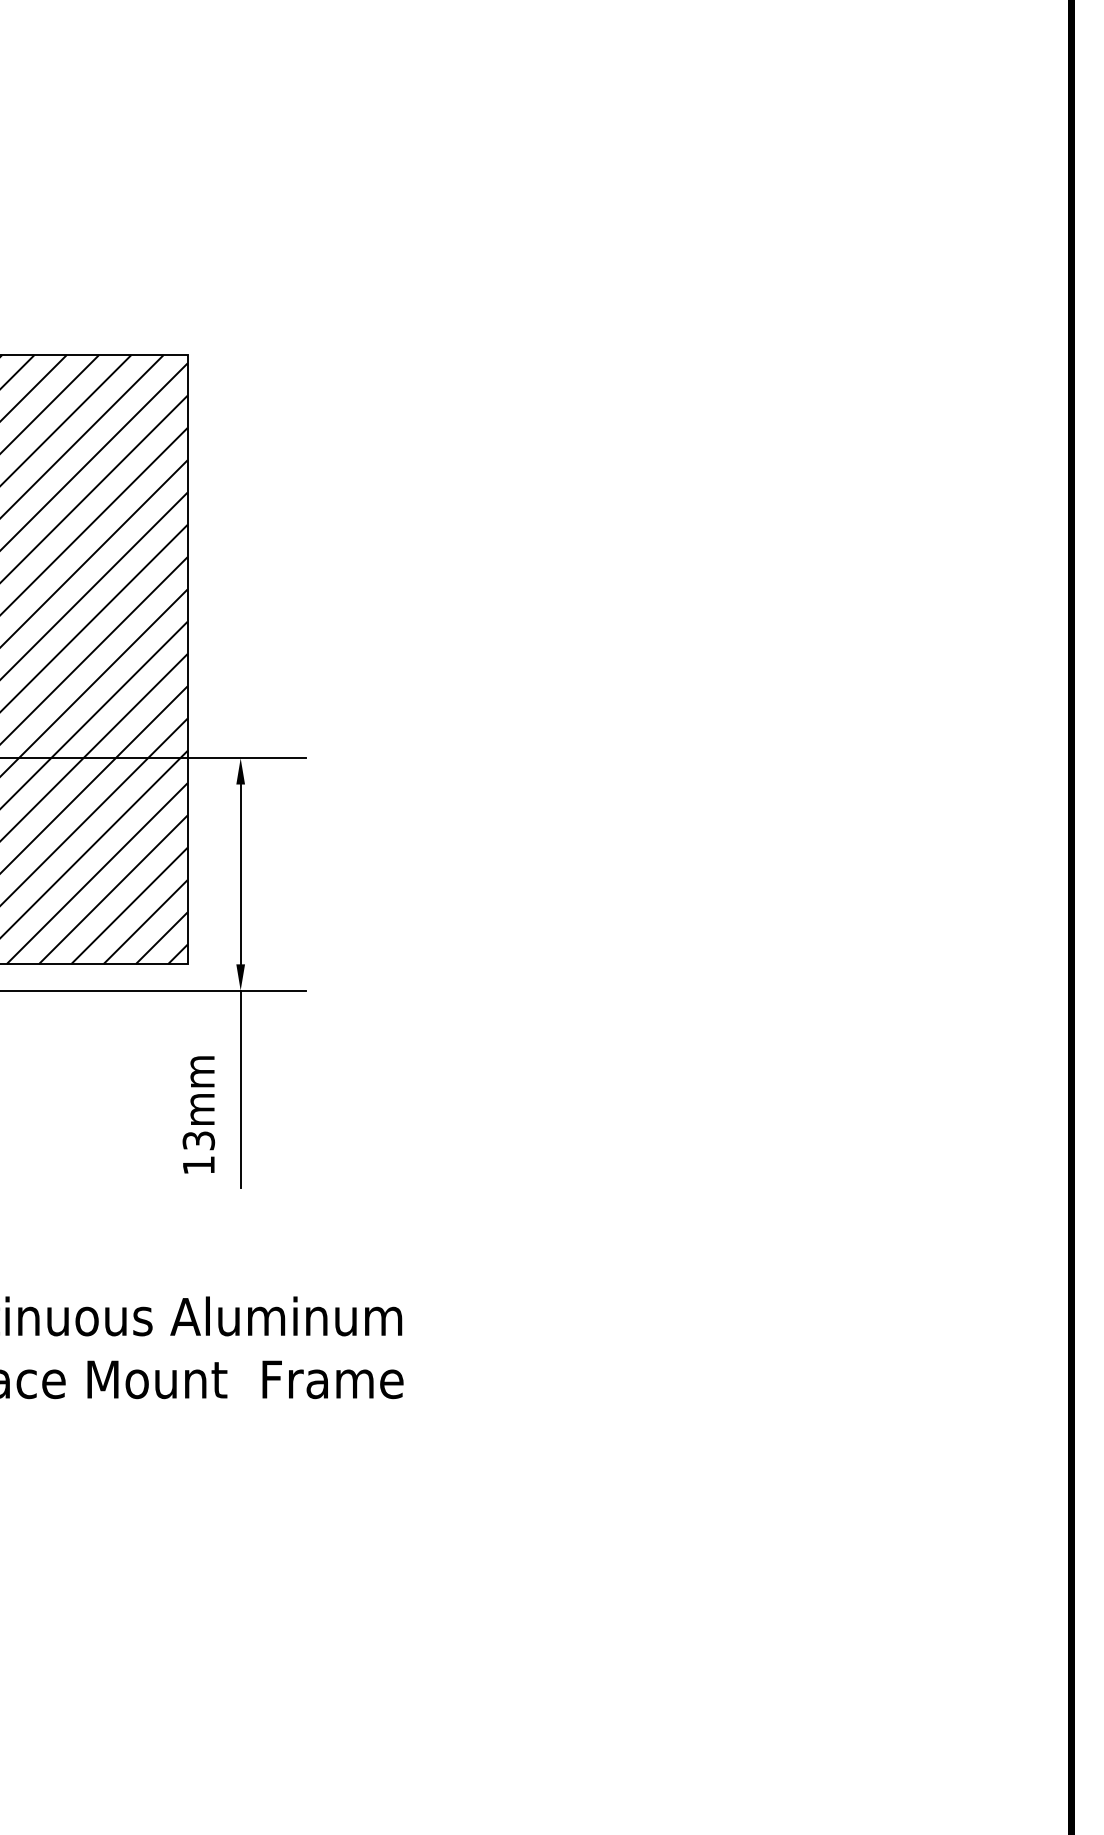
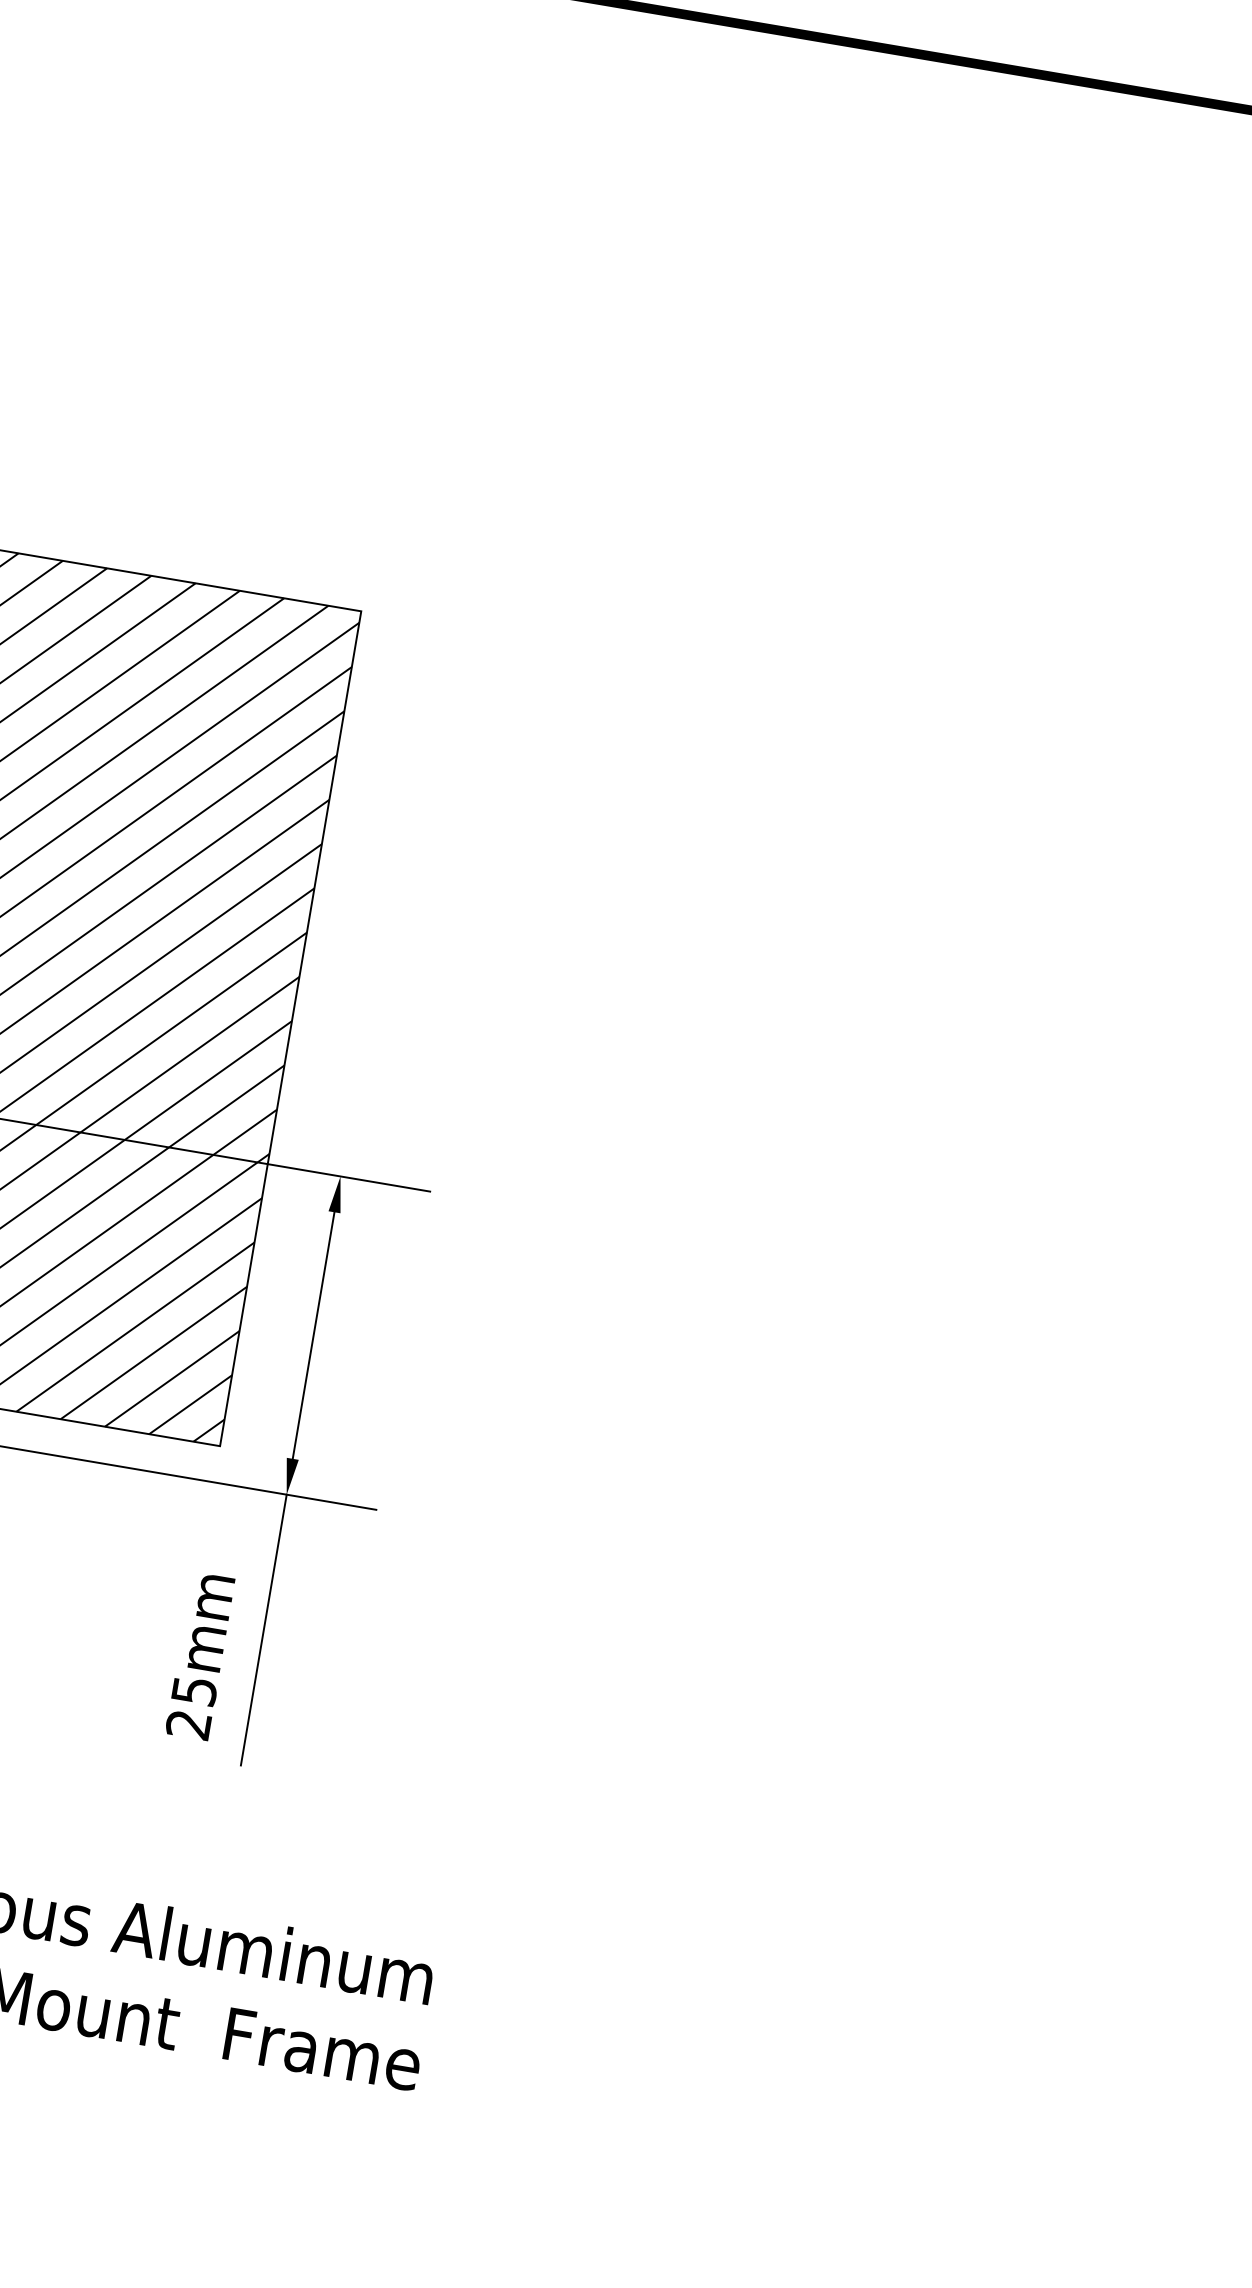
text: (198, 1152) -> (191, 1706), 13mm -> 25mm

